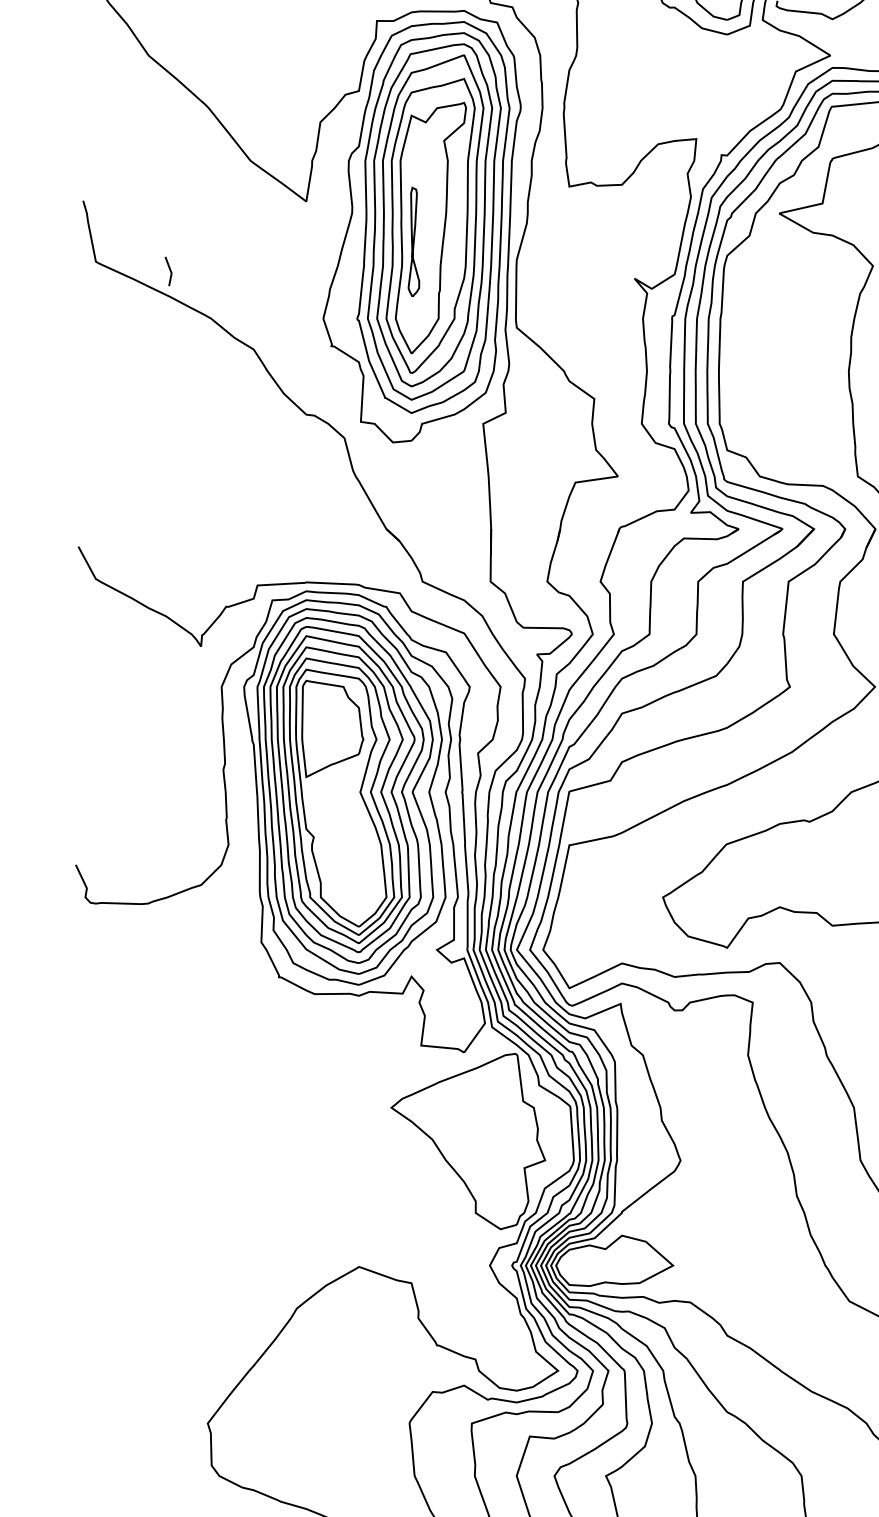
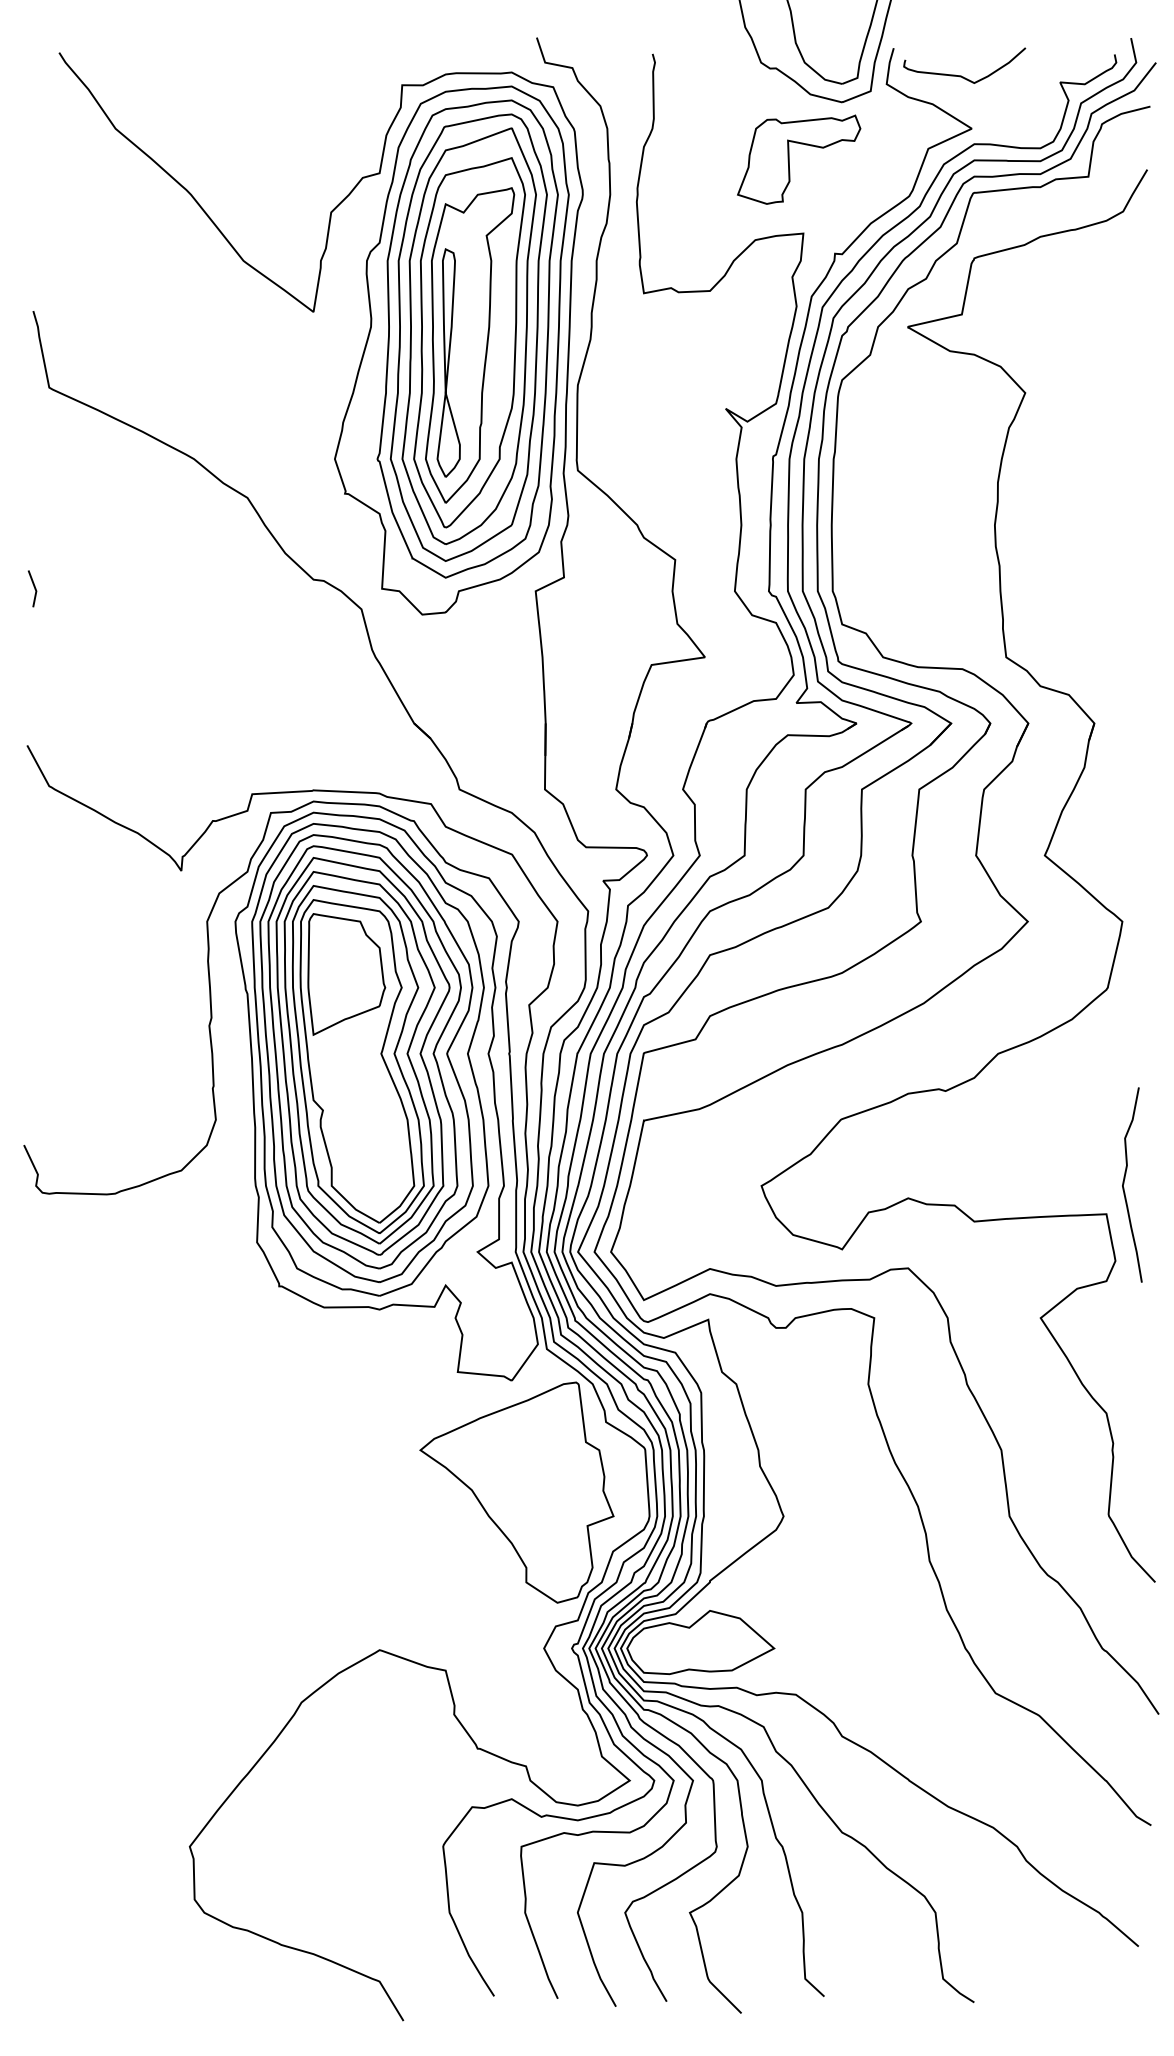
part: (685, 80) -> (789, 159), added
part: (413, 241) -> (448, 362), size x1.67
line: (170, 271) -> (34, 588), moved

